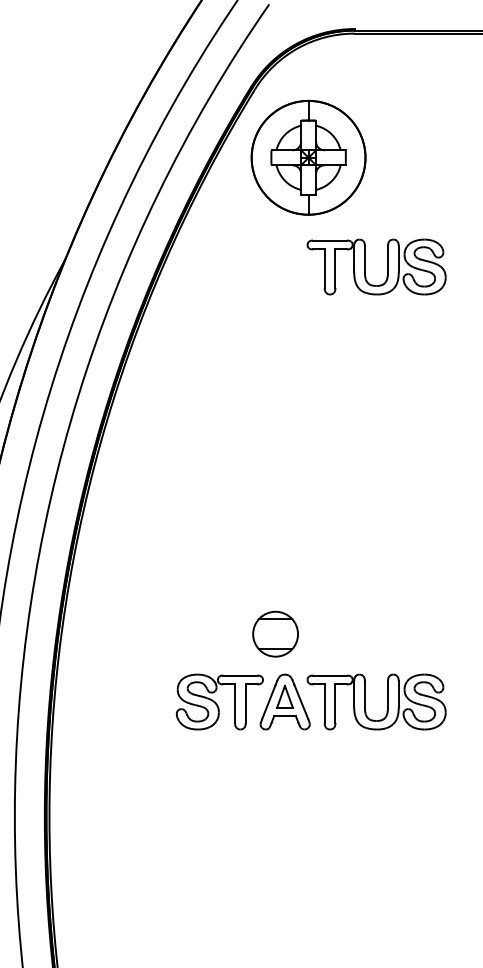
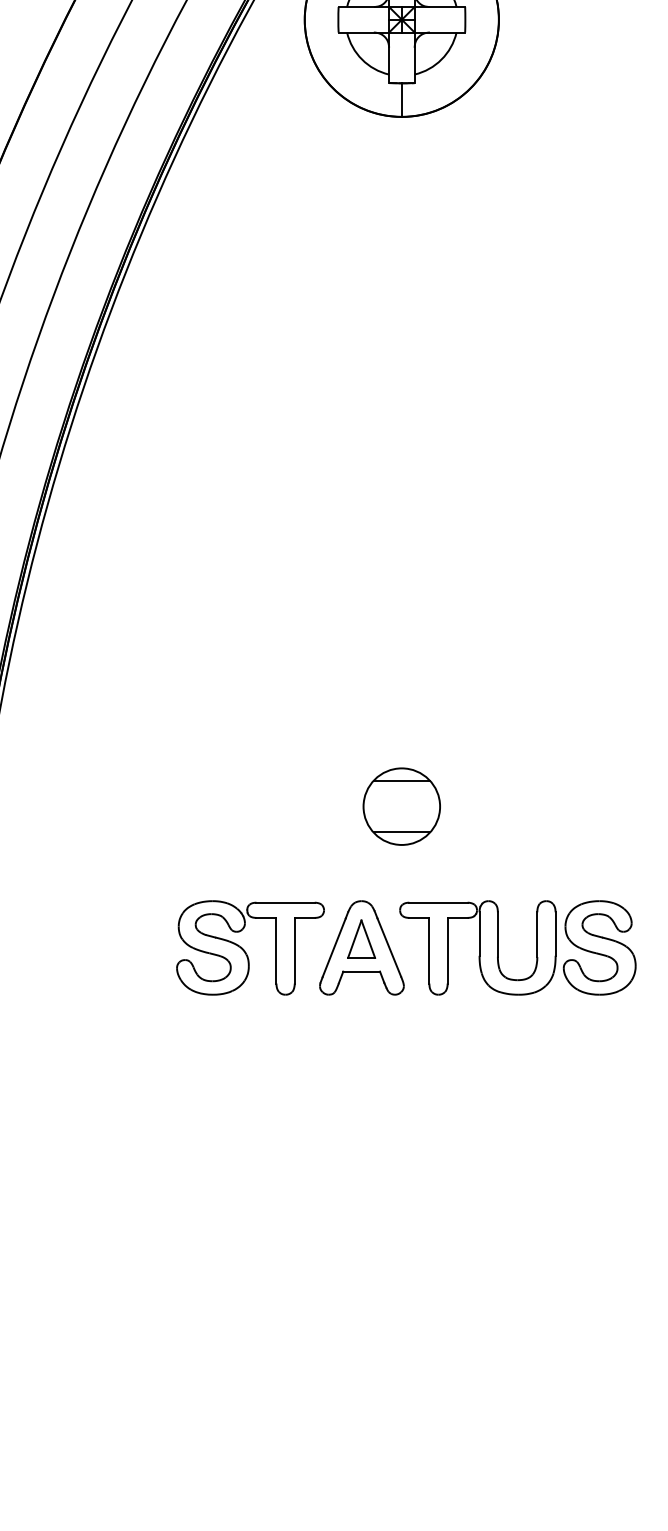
part: (365, 266) -> (498, 205), removed
part: (275, 633) -> (401, 805), moved

